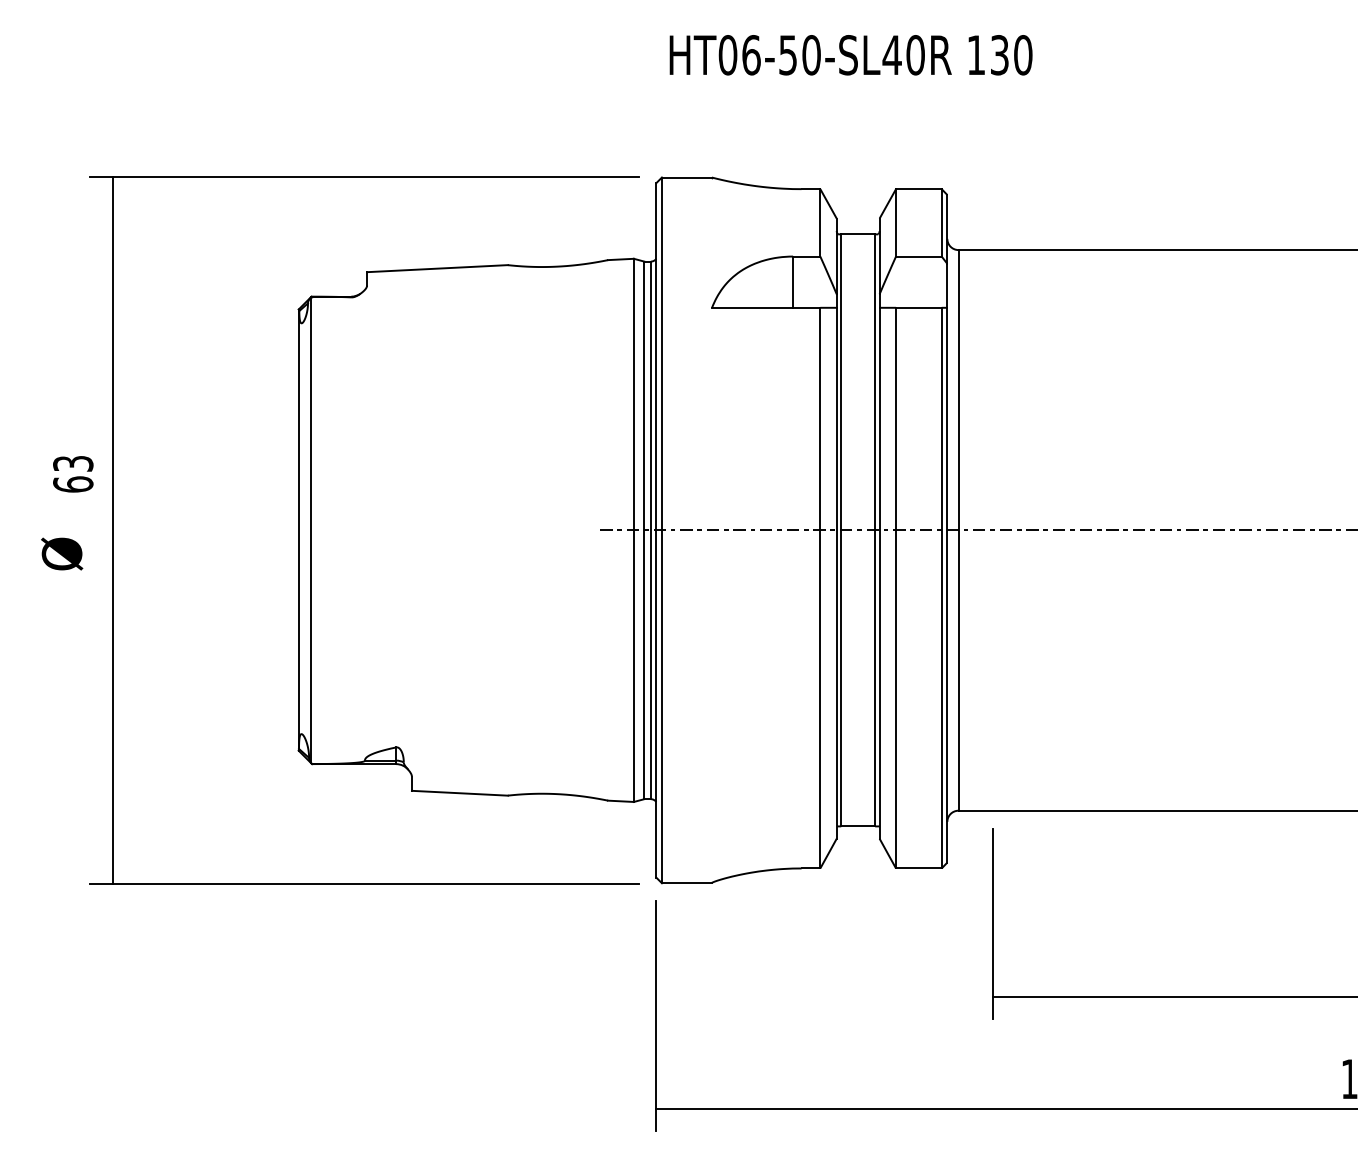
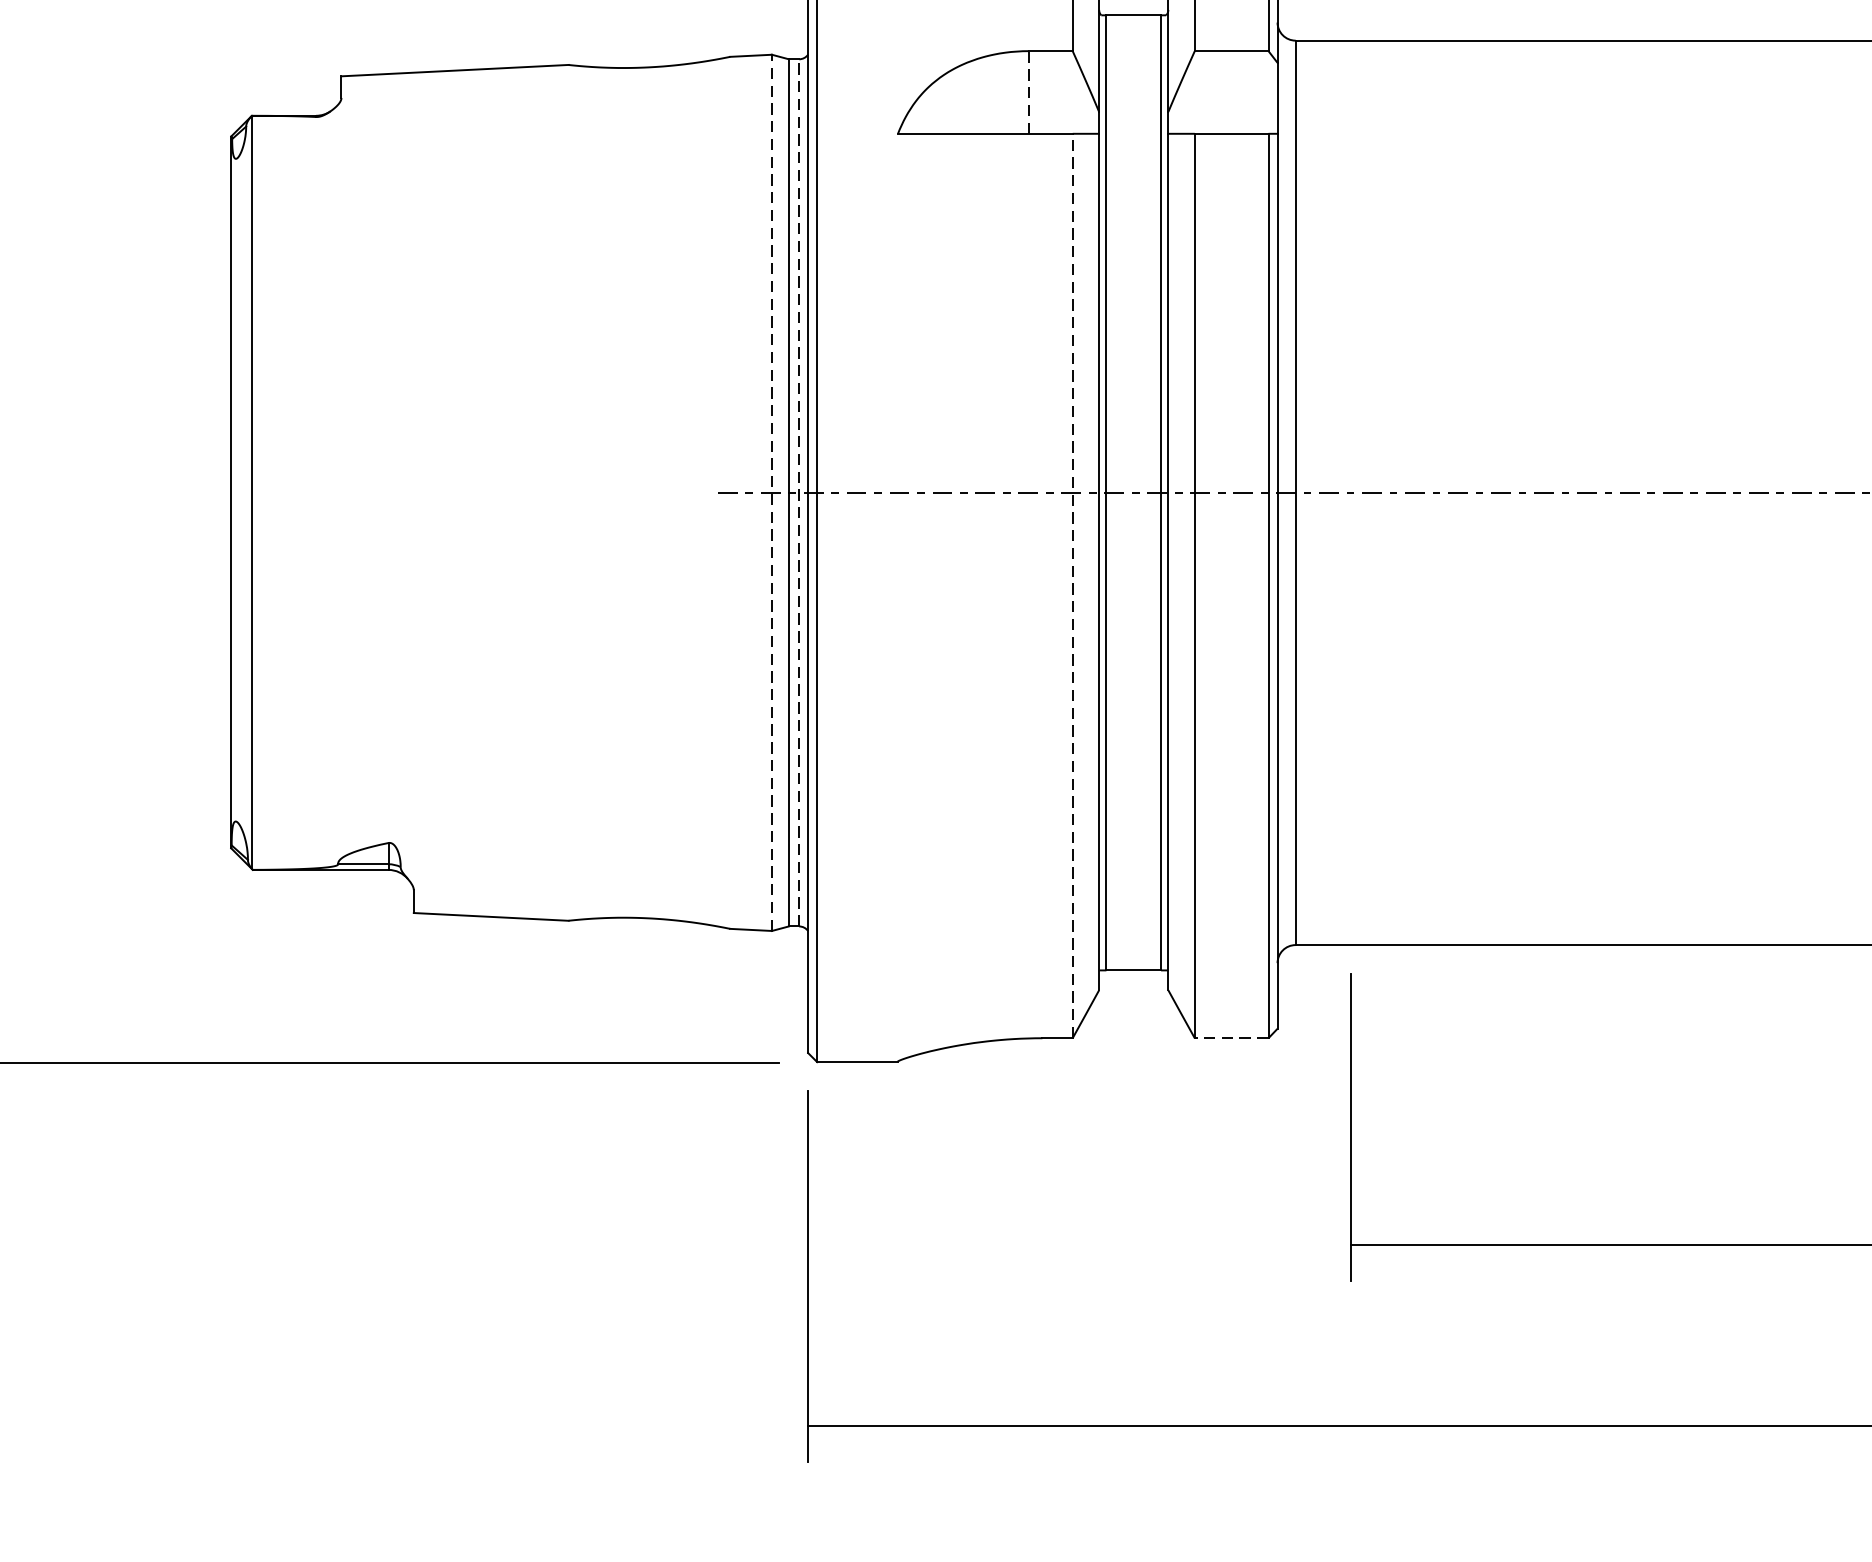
line: (793, 282) -> (1029, 92), solid -> dashed
line: (633, 530) -> (771, 493), solid -> dashed
line: (650, 530) -> (798, 493), solid -> dashed
line: (820, 587) -> (1072, 584), solid -> dashed
line: (918, 868) -> (1231, 1038), solid -> dashed

